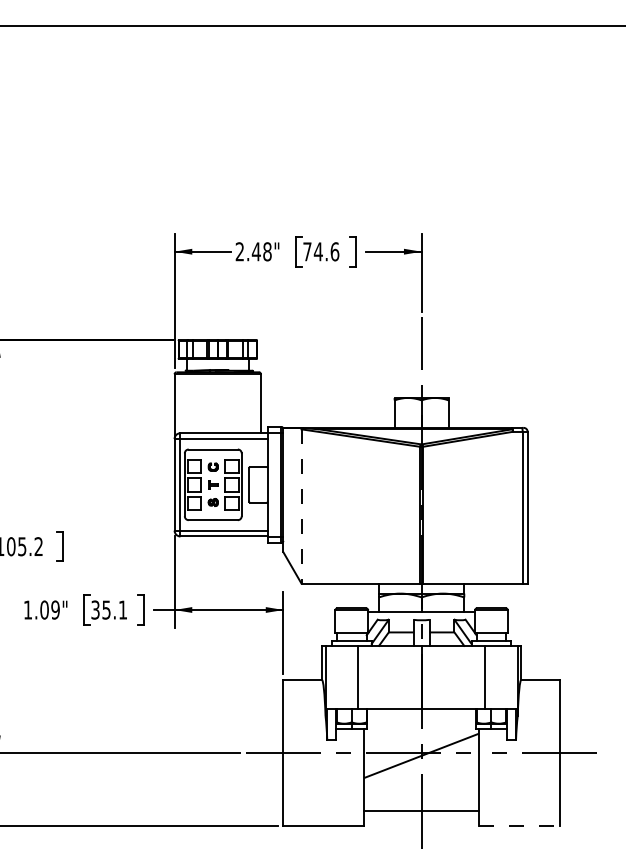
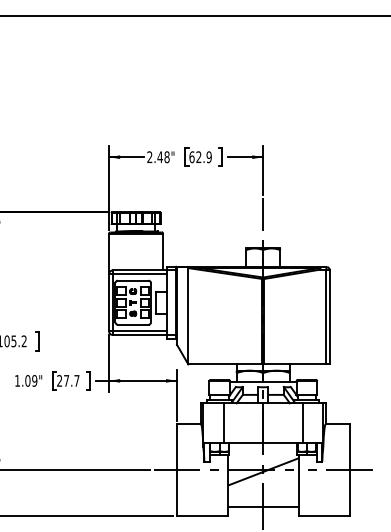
text: (321, 252) -> (200, 157), 74.6 -> 62.9
line: (301, 506) -> (188, 316), dashed -> solid
text: (109, 609) -> (68, 380), 35.1 -> 27.7
line: (519, 827) -> (324, 516), dashed -> solid

